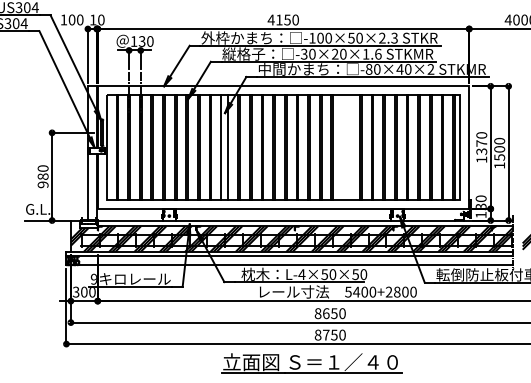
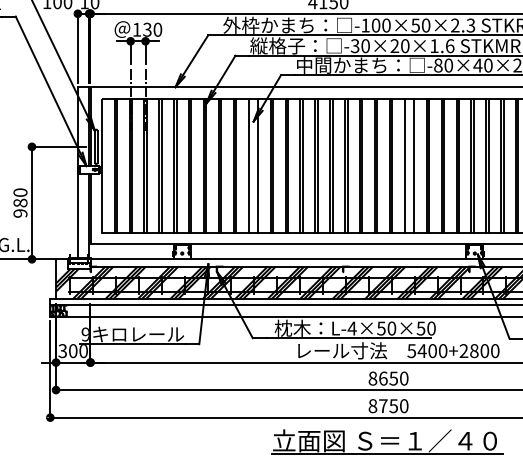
line: (343, 147) -> (405, 165), added
line: (350, 147) -> (414, 165), added
part: (311, 363) -> (386, 442), moved

